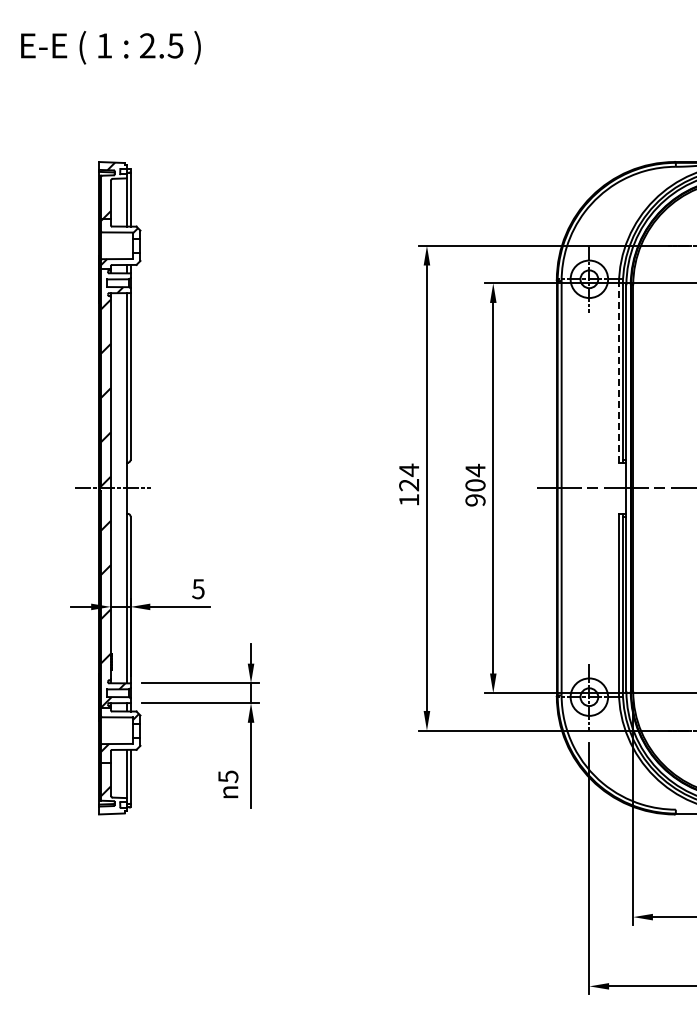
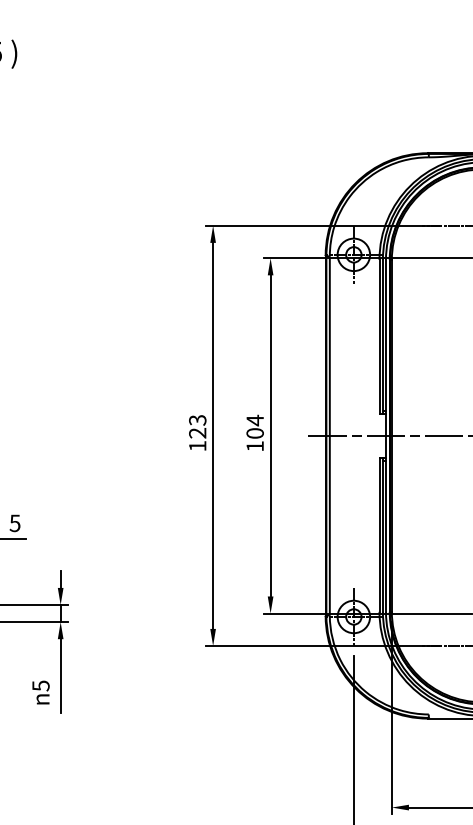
line: (618, 373) -> (379, 336), dashed -> solid
text: (409, 470) -> (197, 420), 124 -> 123
text: (475, 500) -> (255, 446), 904 -> 104

